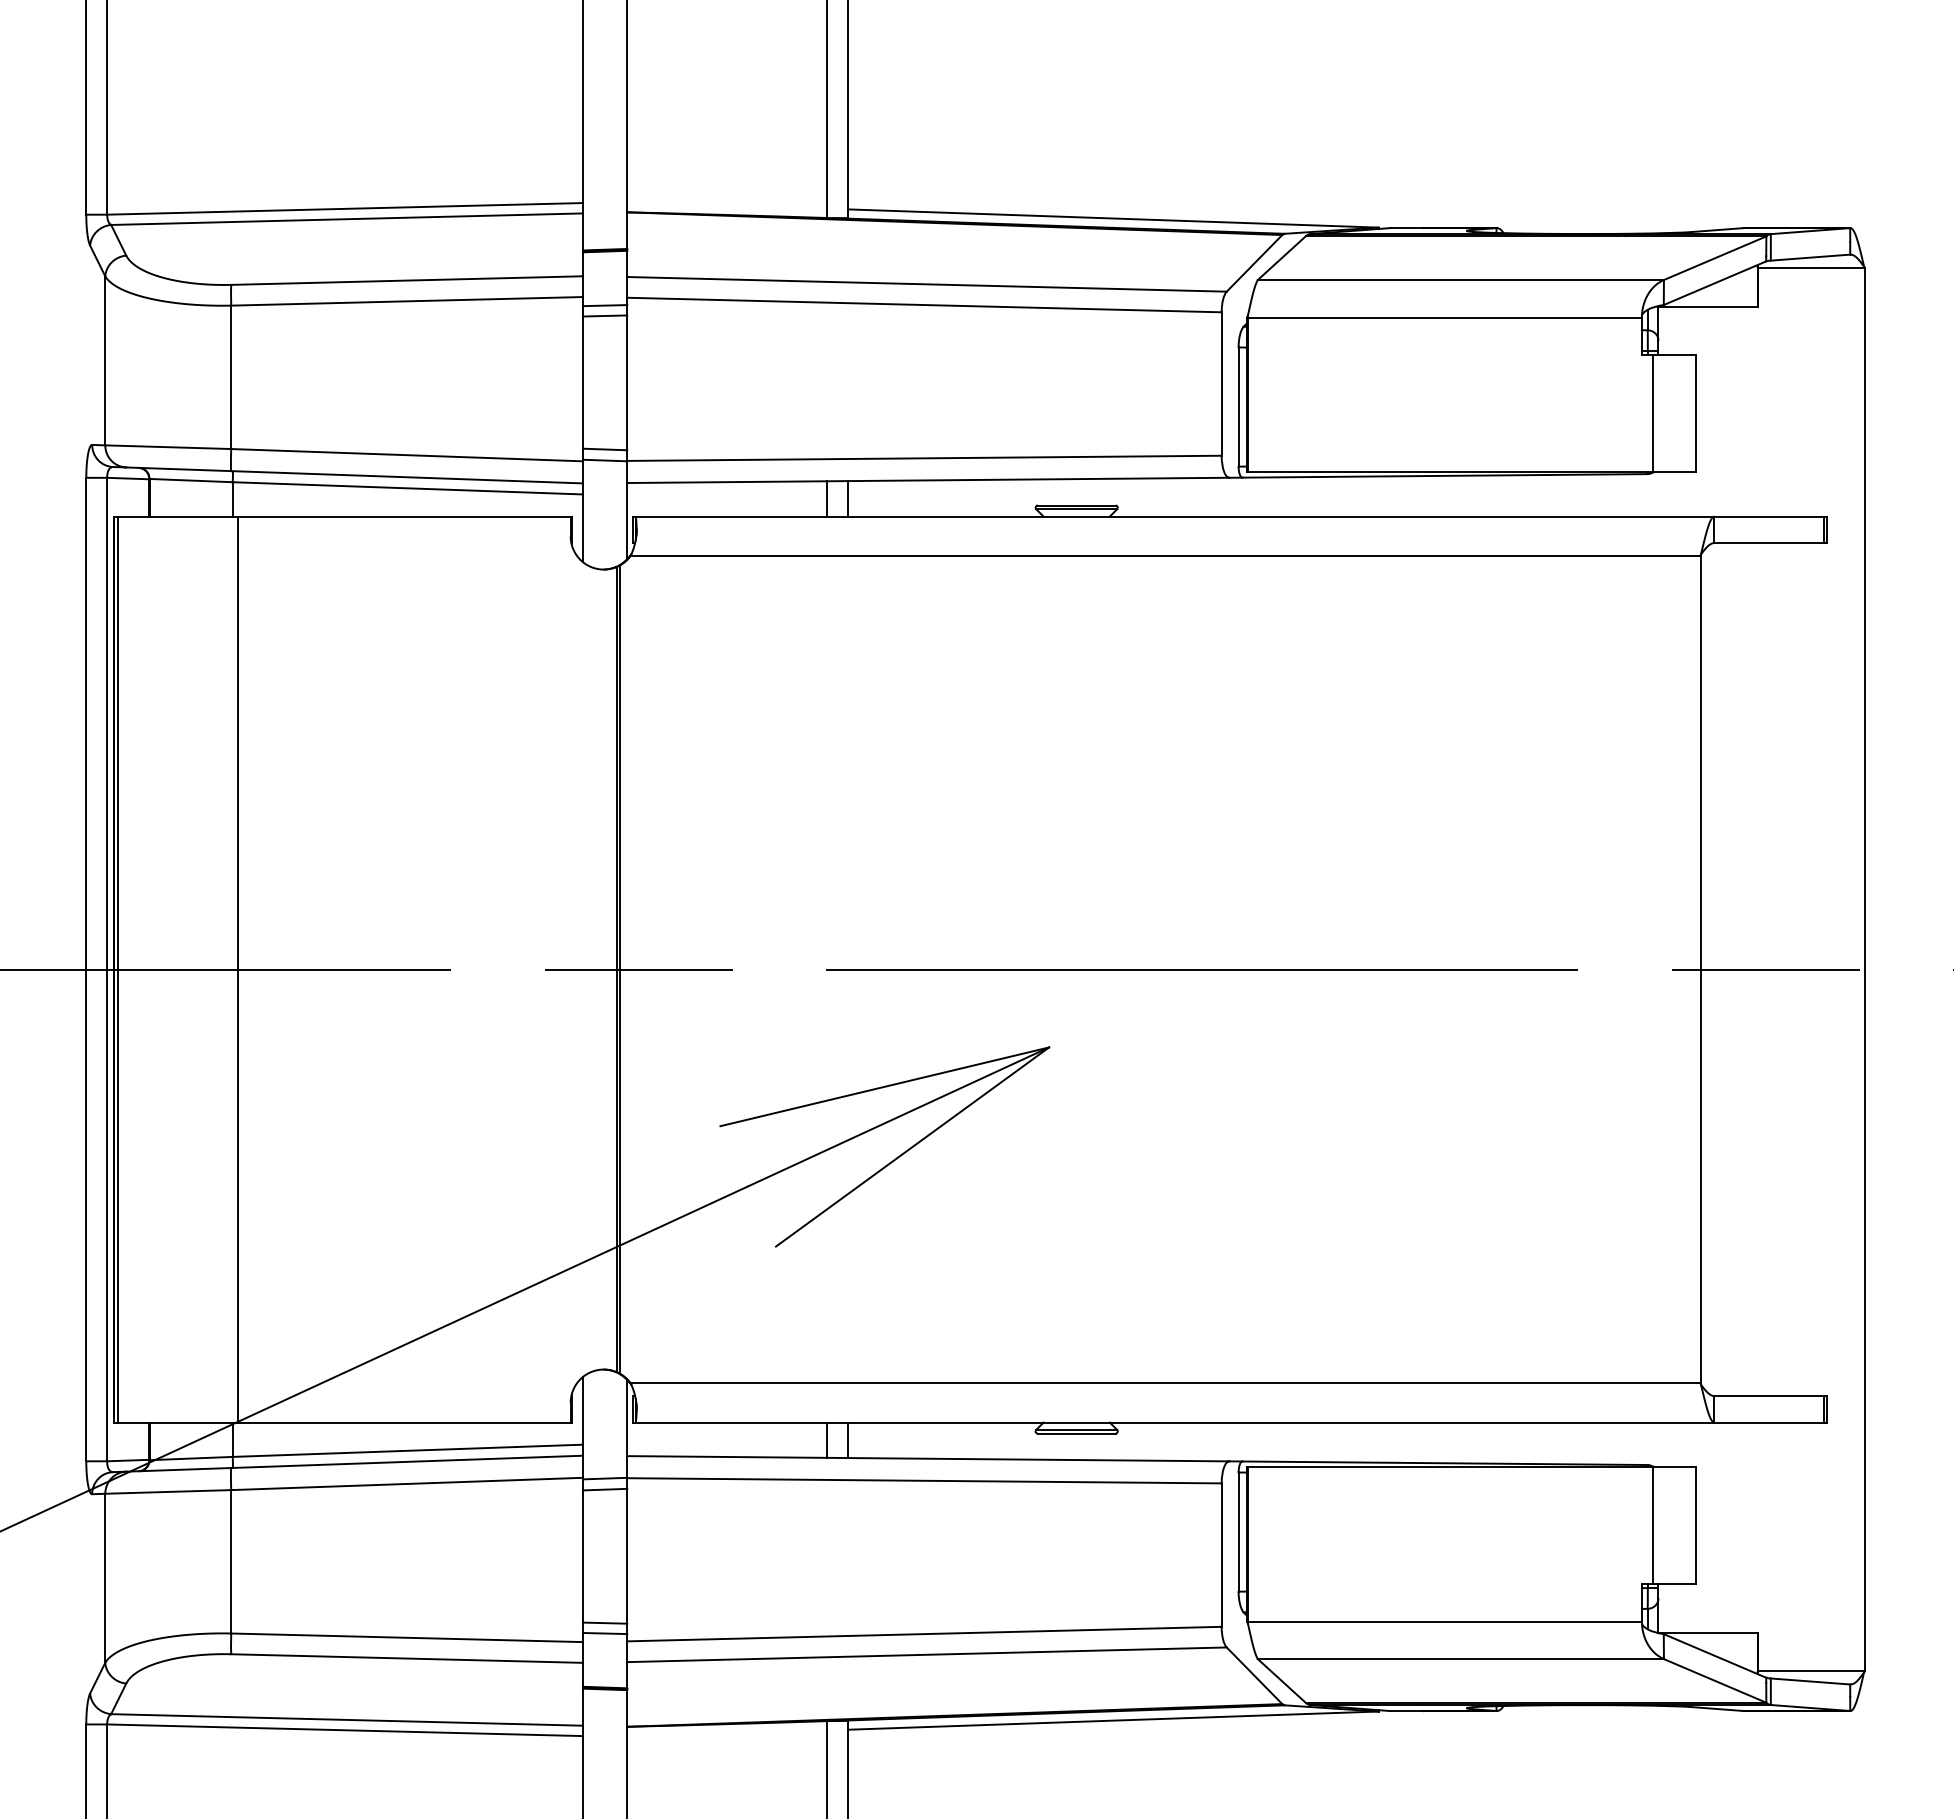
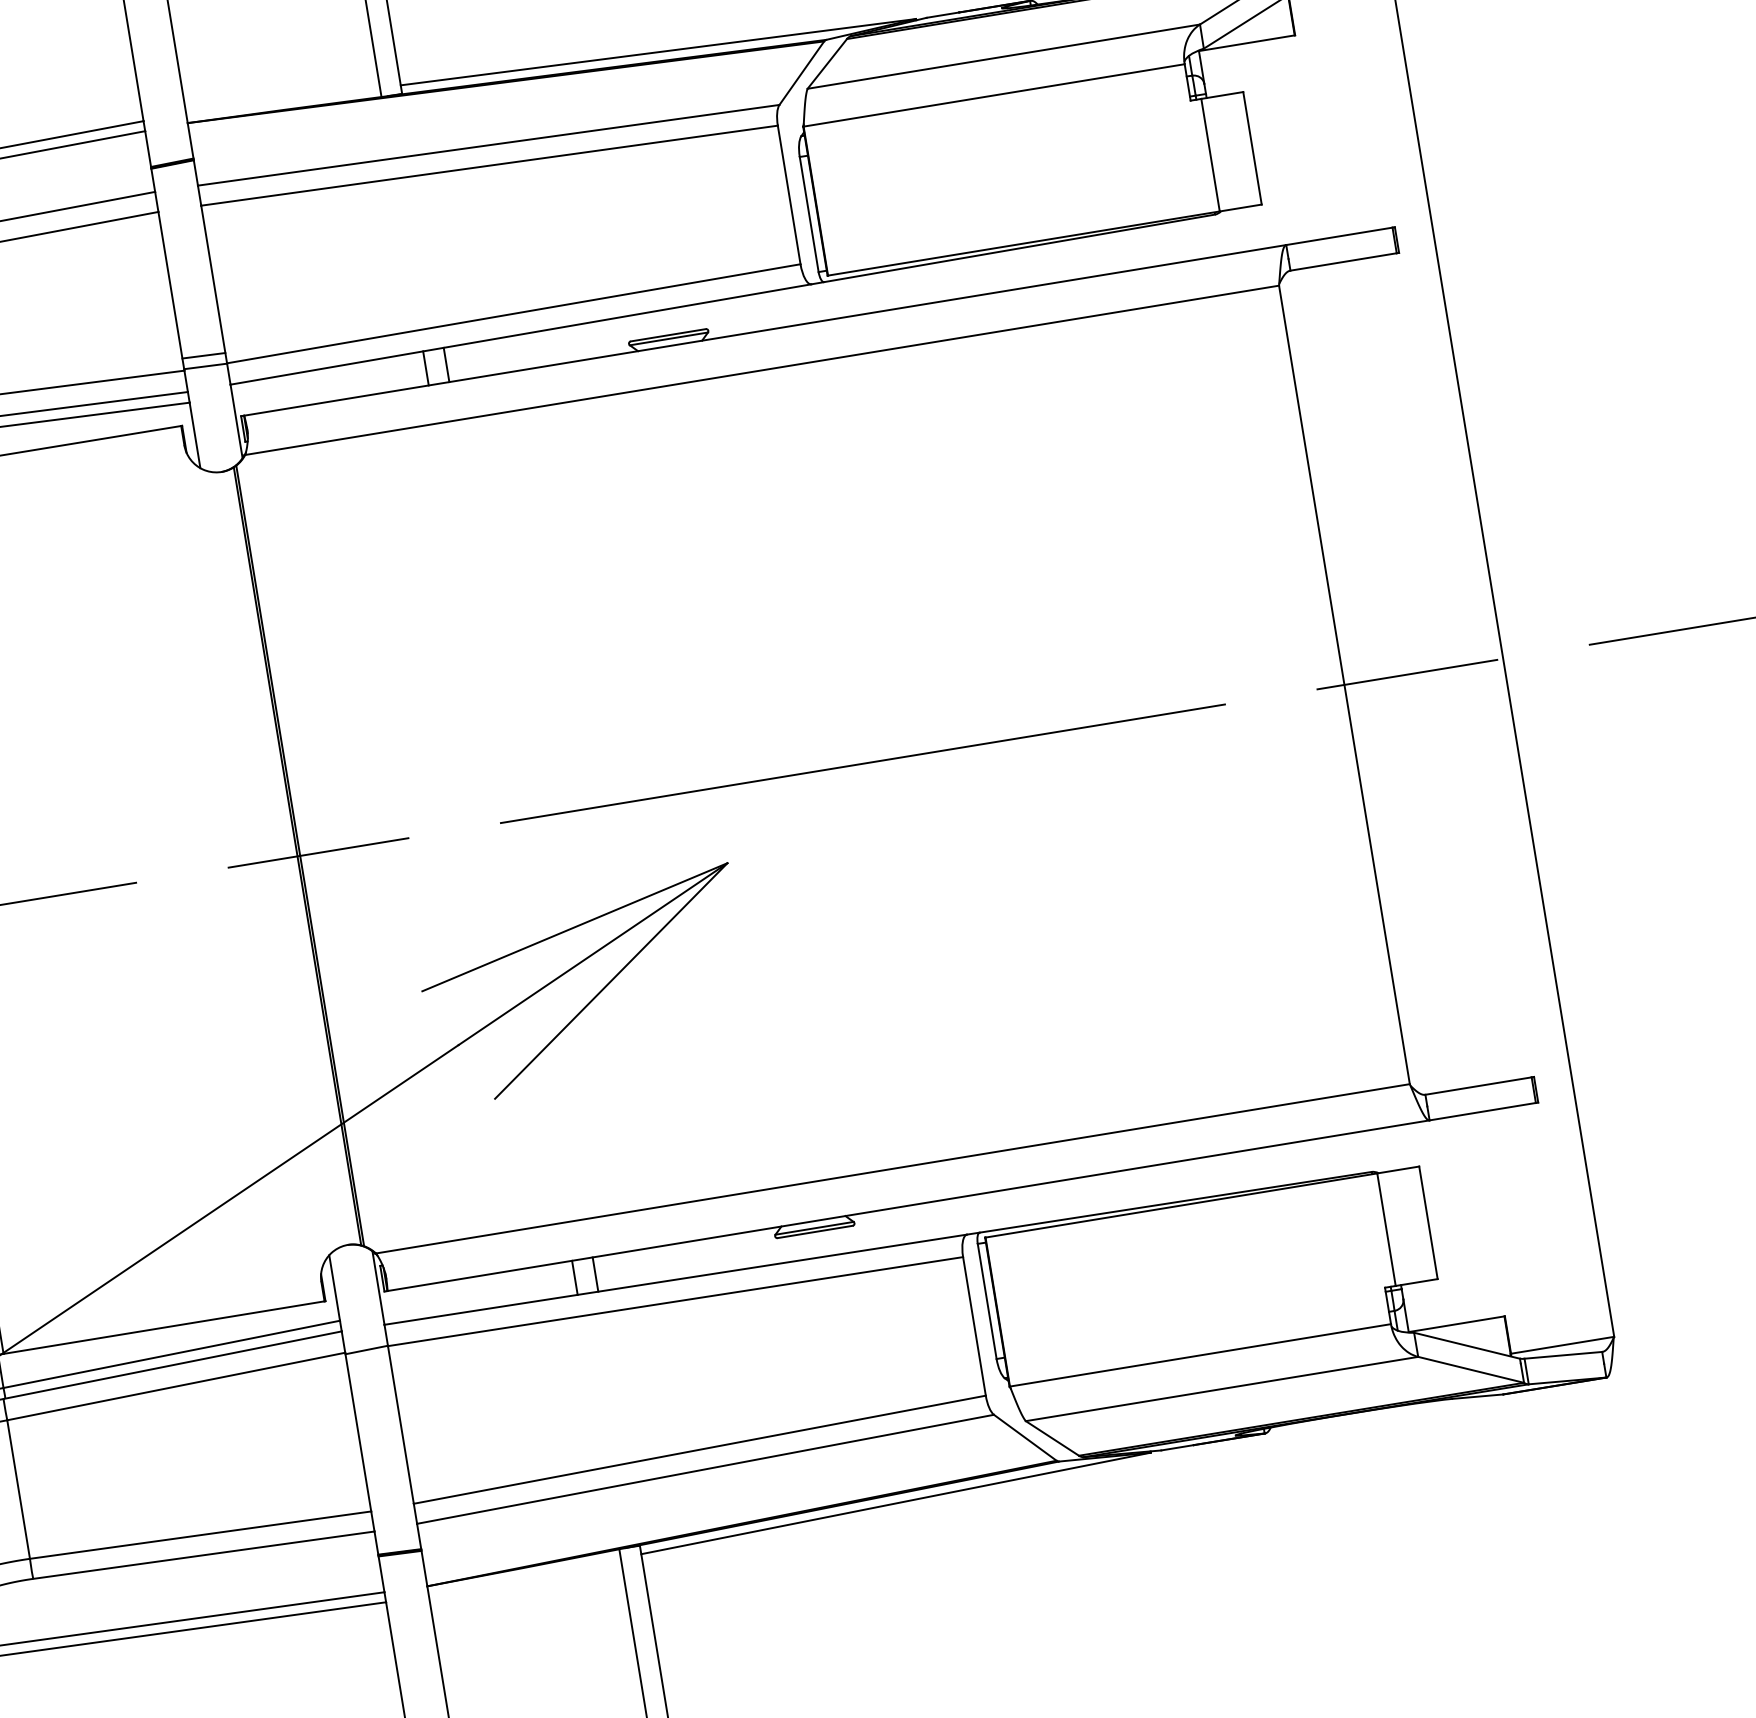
line: (605, 305) -> (181, 216), removed
line: (605, 315) -> (183, 226), removed
line: (605, 1489) -> (368, 1360), removed
line: (605, 1622) -> (389, 1488), removed
line: (605, 1633) -> (391, 1499), removed

